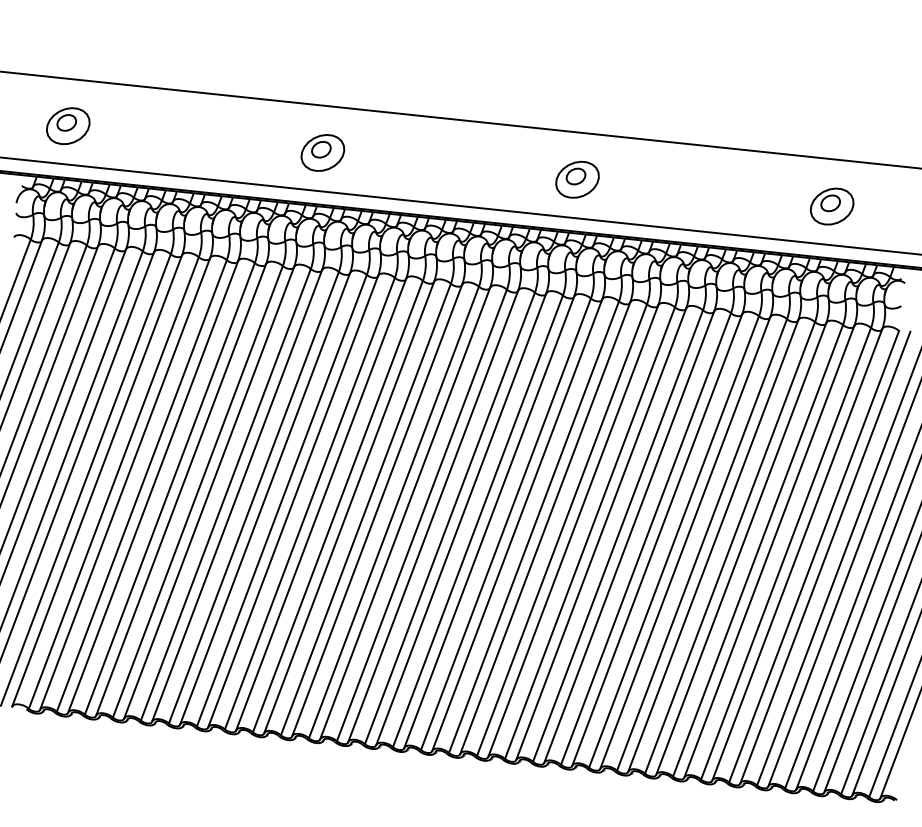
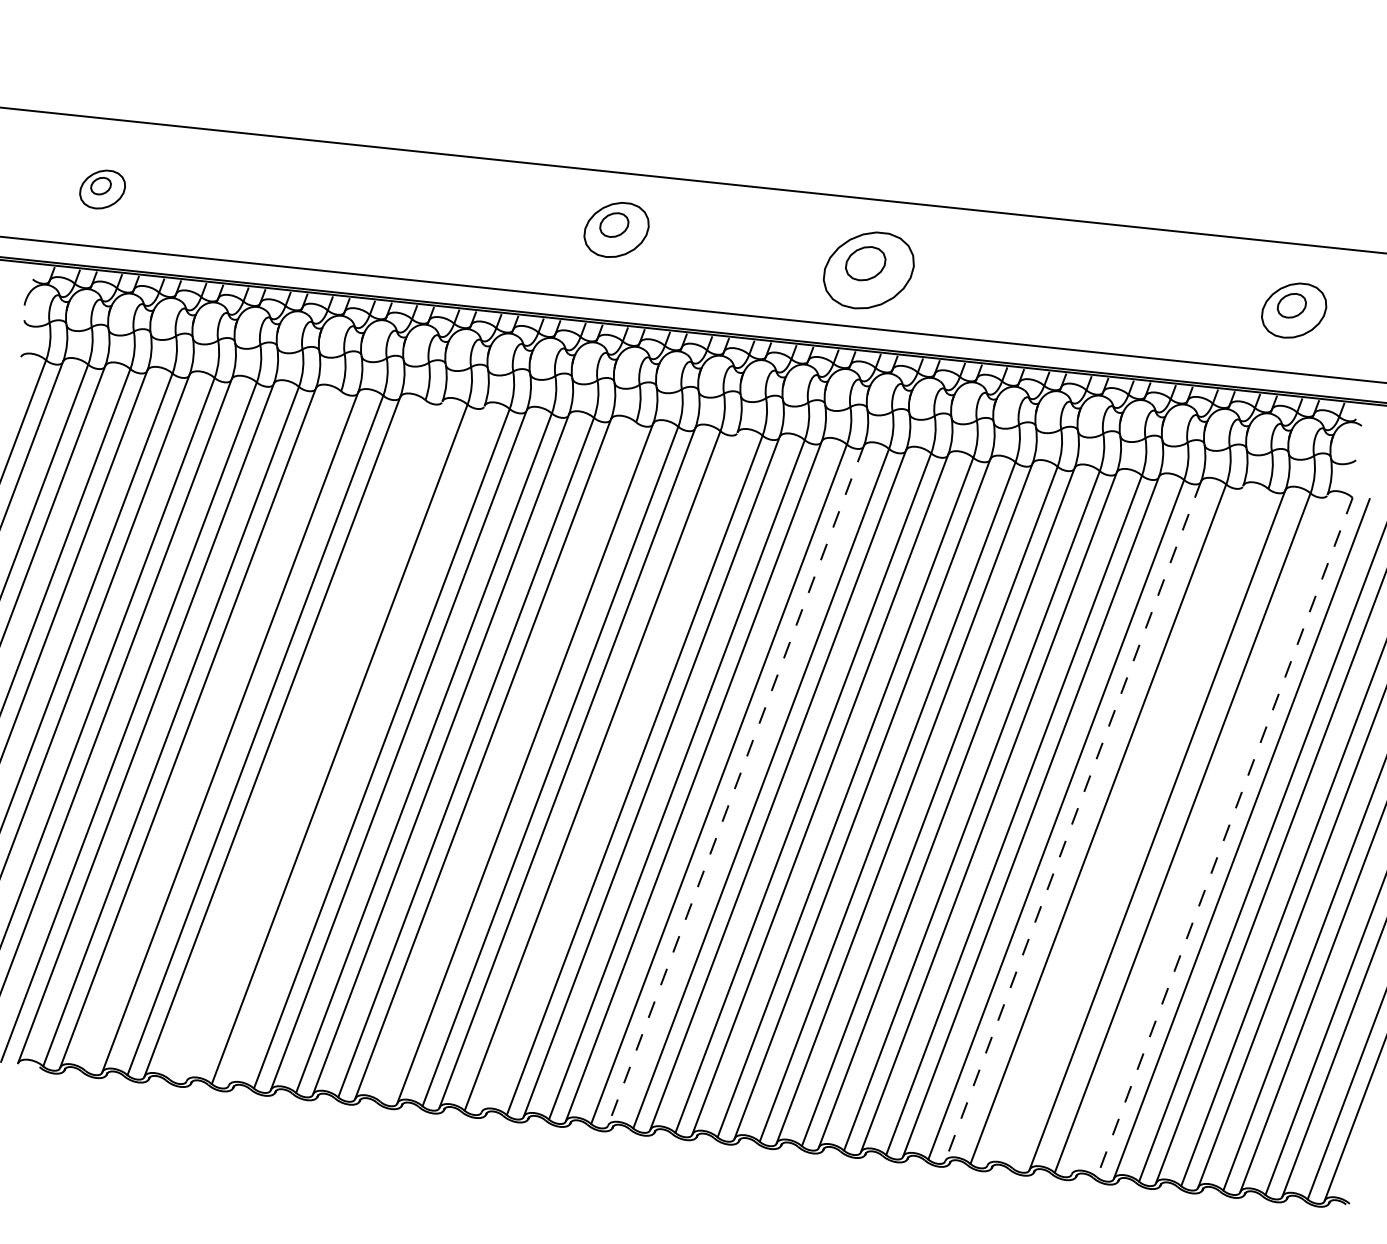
part: (68, 125) -> (102, 188), size x0.7
part: (322, 152) -> (616, 229), moved
part: (577, 179) -> (868, 269), size x1.4
part: (831, 206) -> (1293, 310), moved
line: (141, 485) -> (212, 730), removed
line: (197, 491) -> (296, 739), removed
line: (209, 492) -> (315, 740), removed
line: (237, 495) -> (357, 745), removed
line: (337, 506) -> (507, 761), removed
line: (405, 513) -> (609, 772), removed
line: (489, 522) -> (736, 786), solid -> dashed
line: (713, 546) -> (1073, 822), solid -> dashed
line: (741, 548) -> (1115, 825), removed
line: (758, 550) -> (1141, 828), removed
line: (797, 554) -> (1199, 834), removed
line: (813, 557) -> (1223, 838), solid -> dashed

